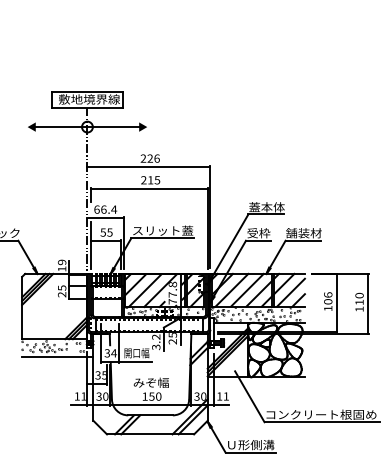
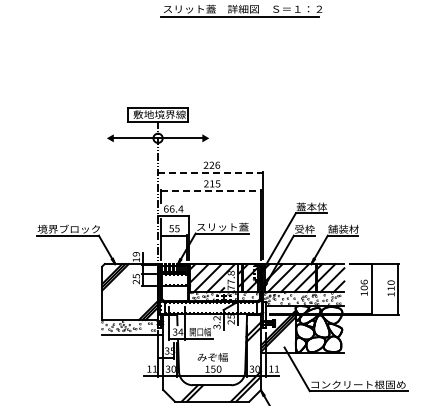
line: (148, 166) -> (210, 172), solid -> dashed
line: (149, 189) -> (211, 191), solid -> dashed

